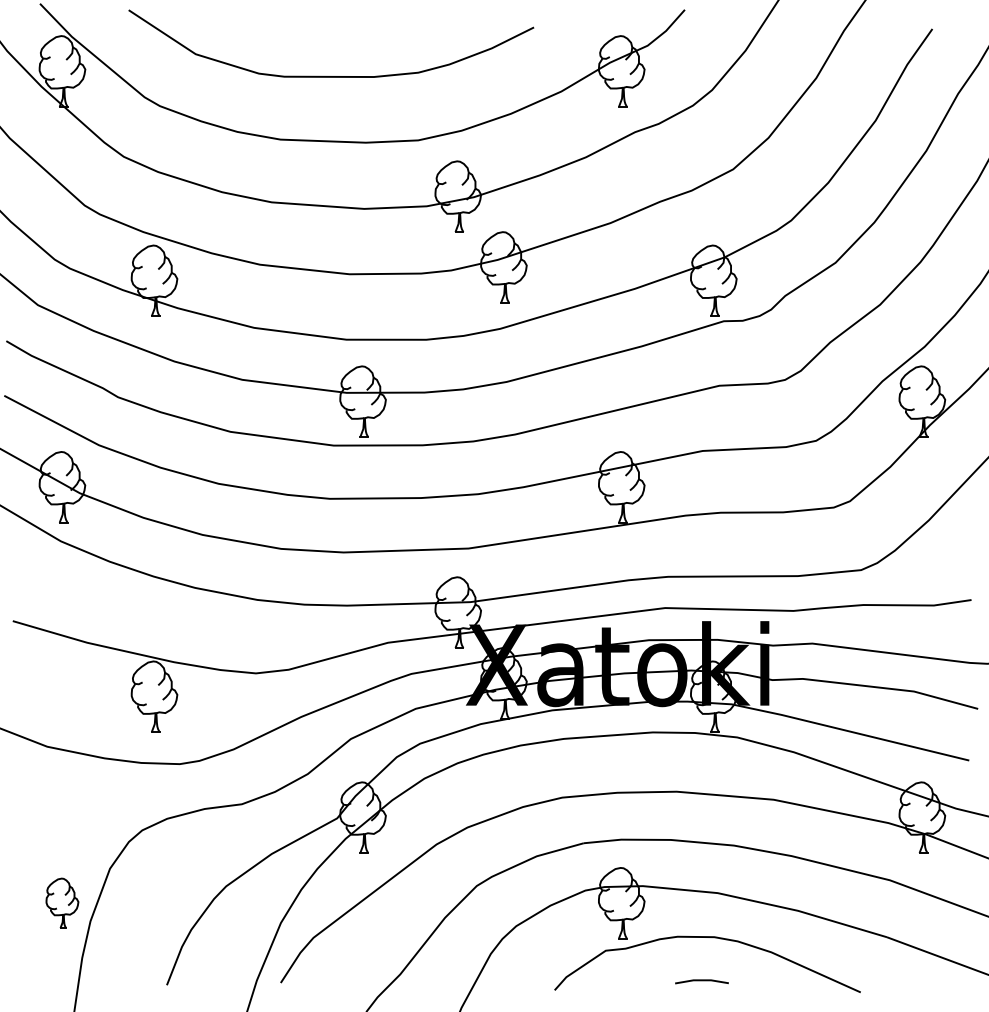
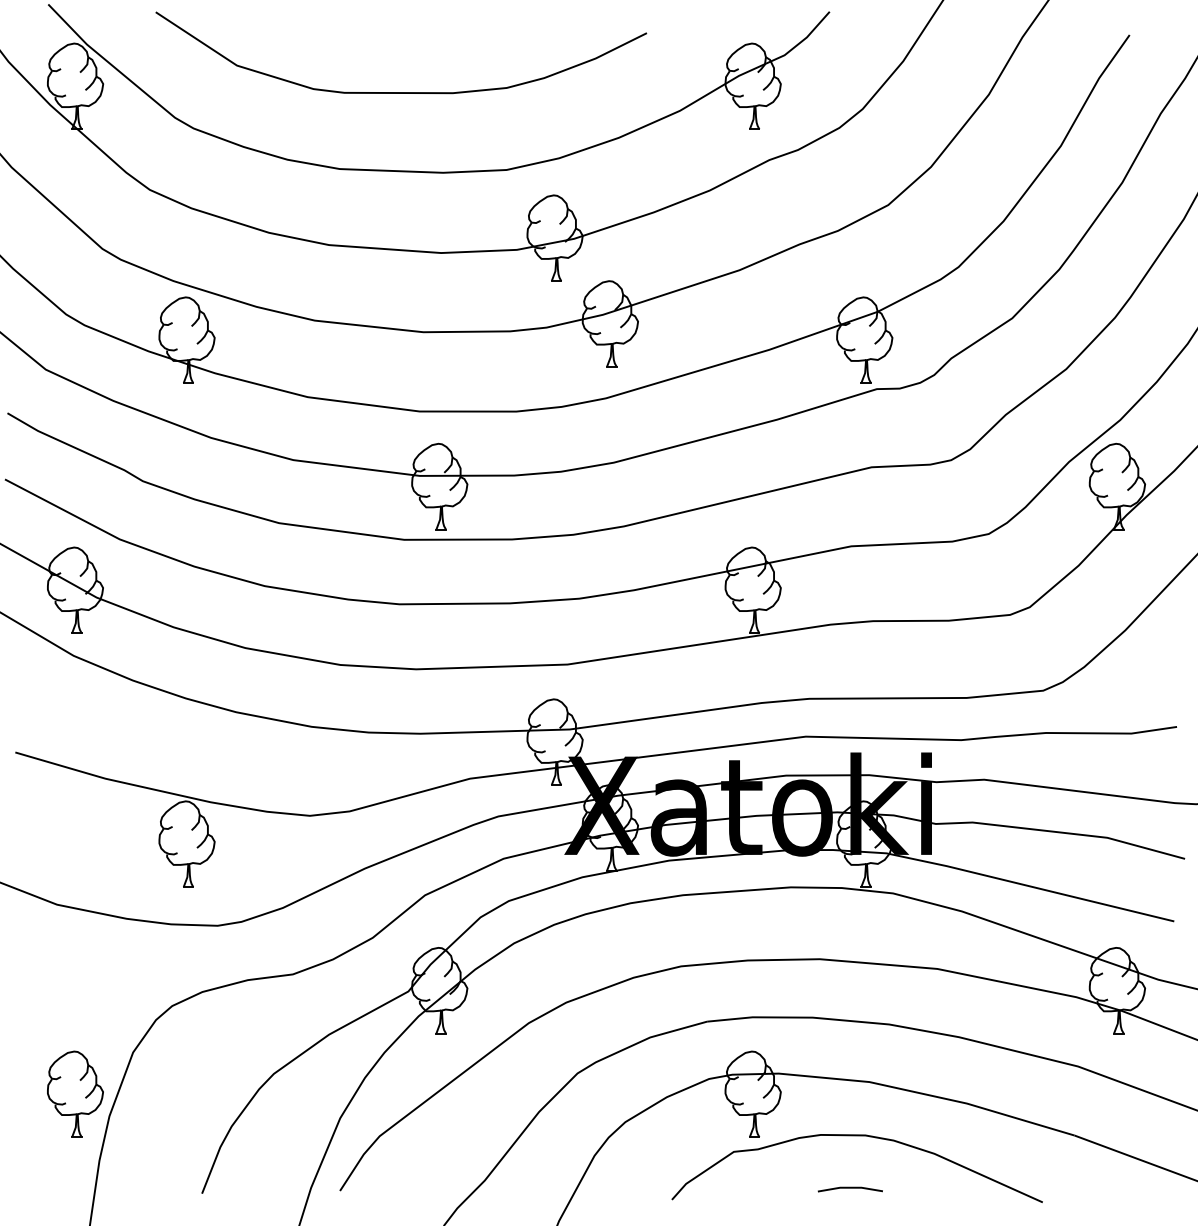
part: (62, 903) -> (75, 1094), size x1.43

